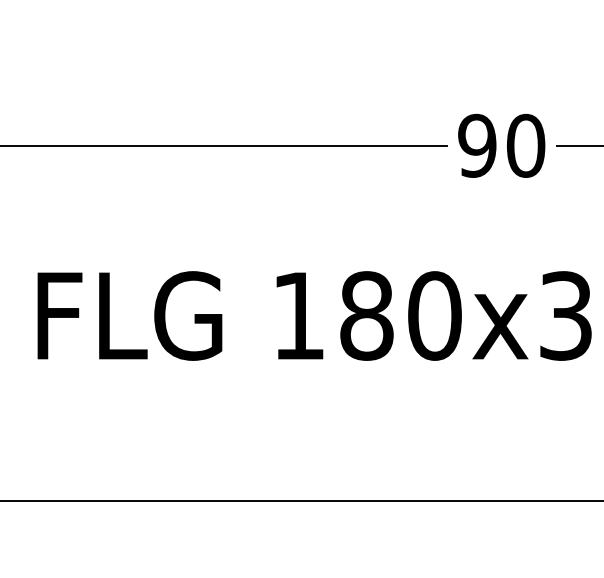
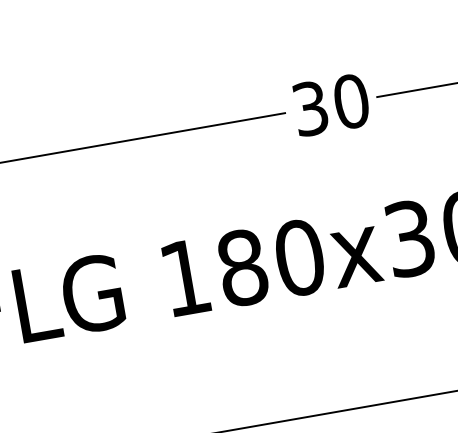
text: (477, 145) -> (310, 108), 90 -> 30

